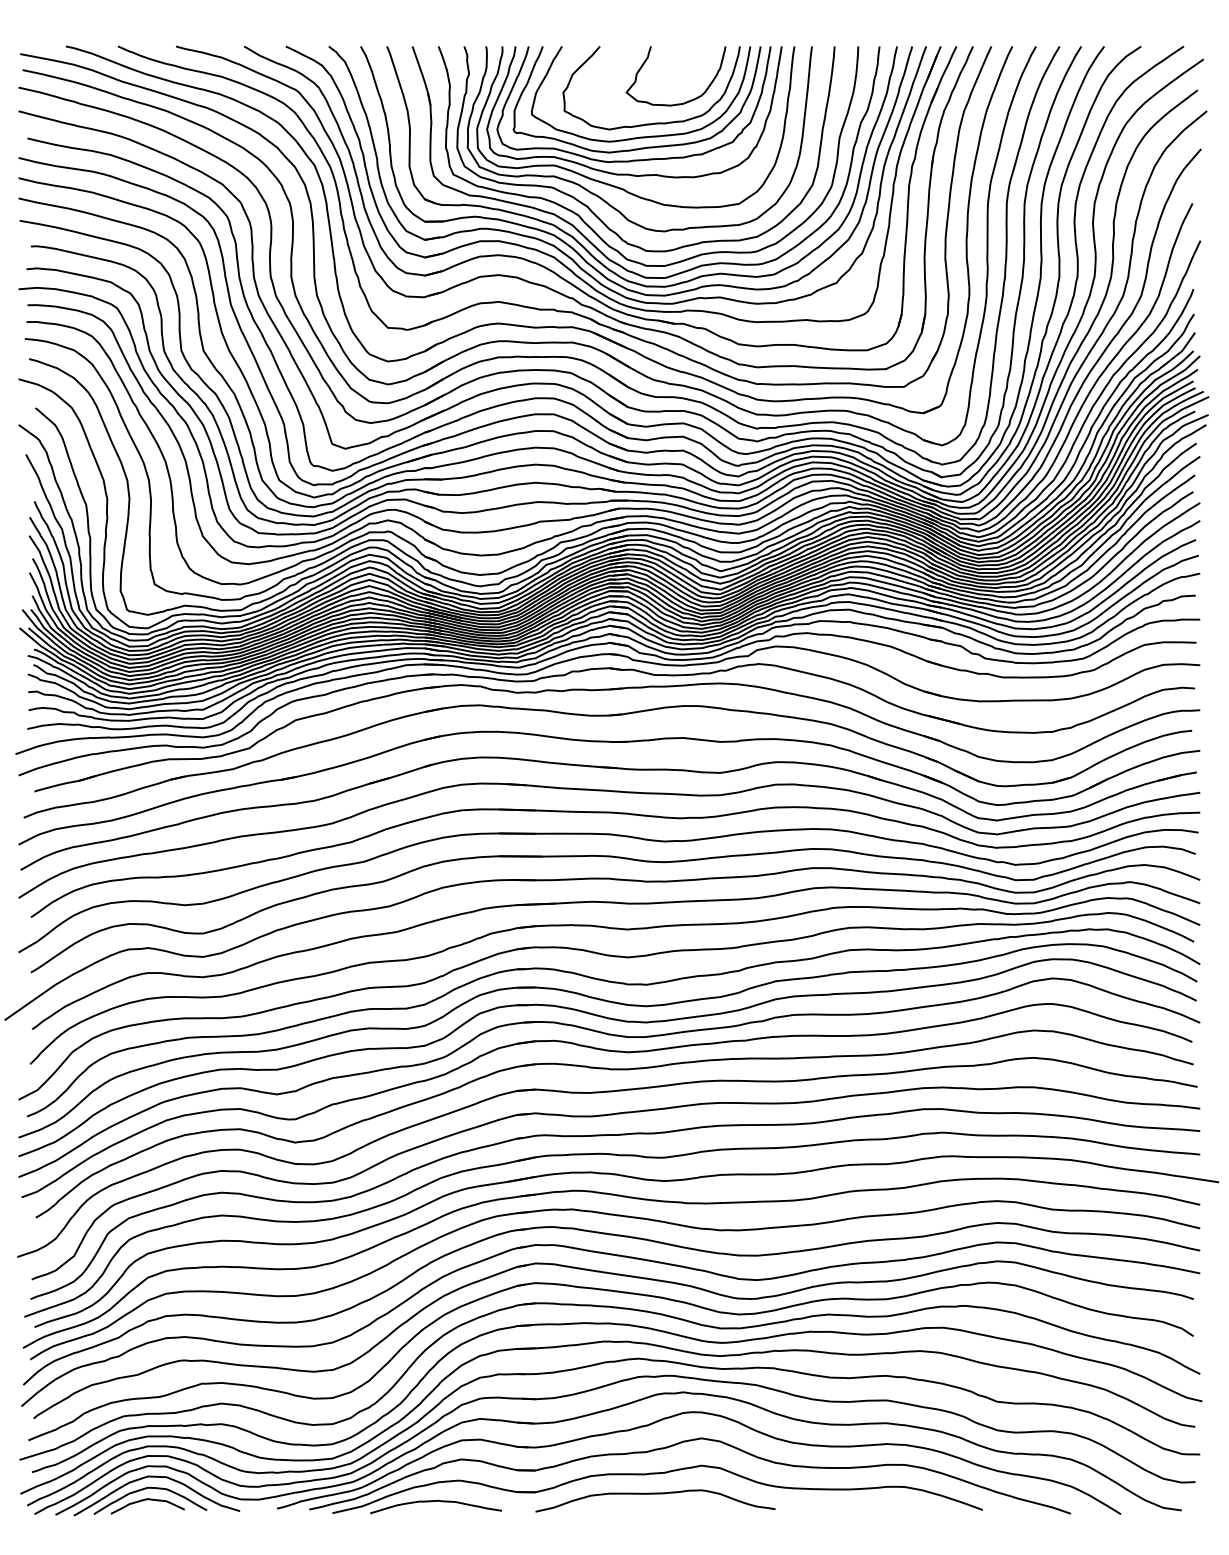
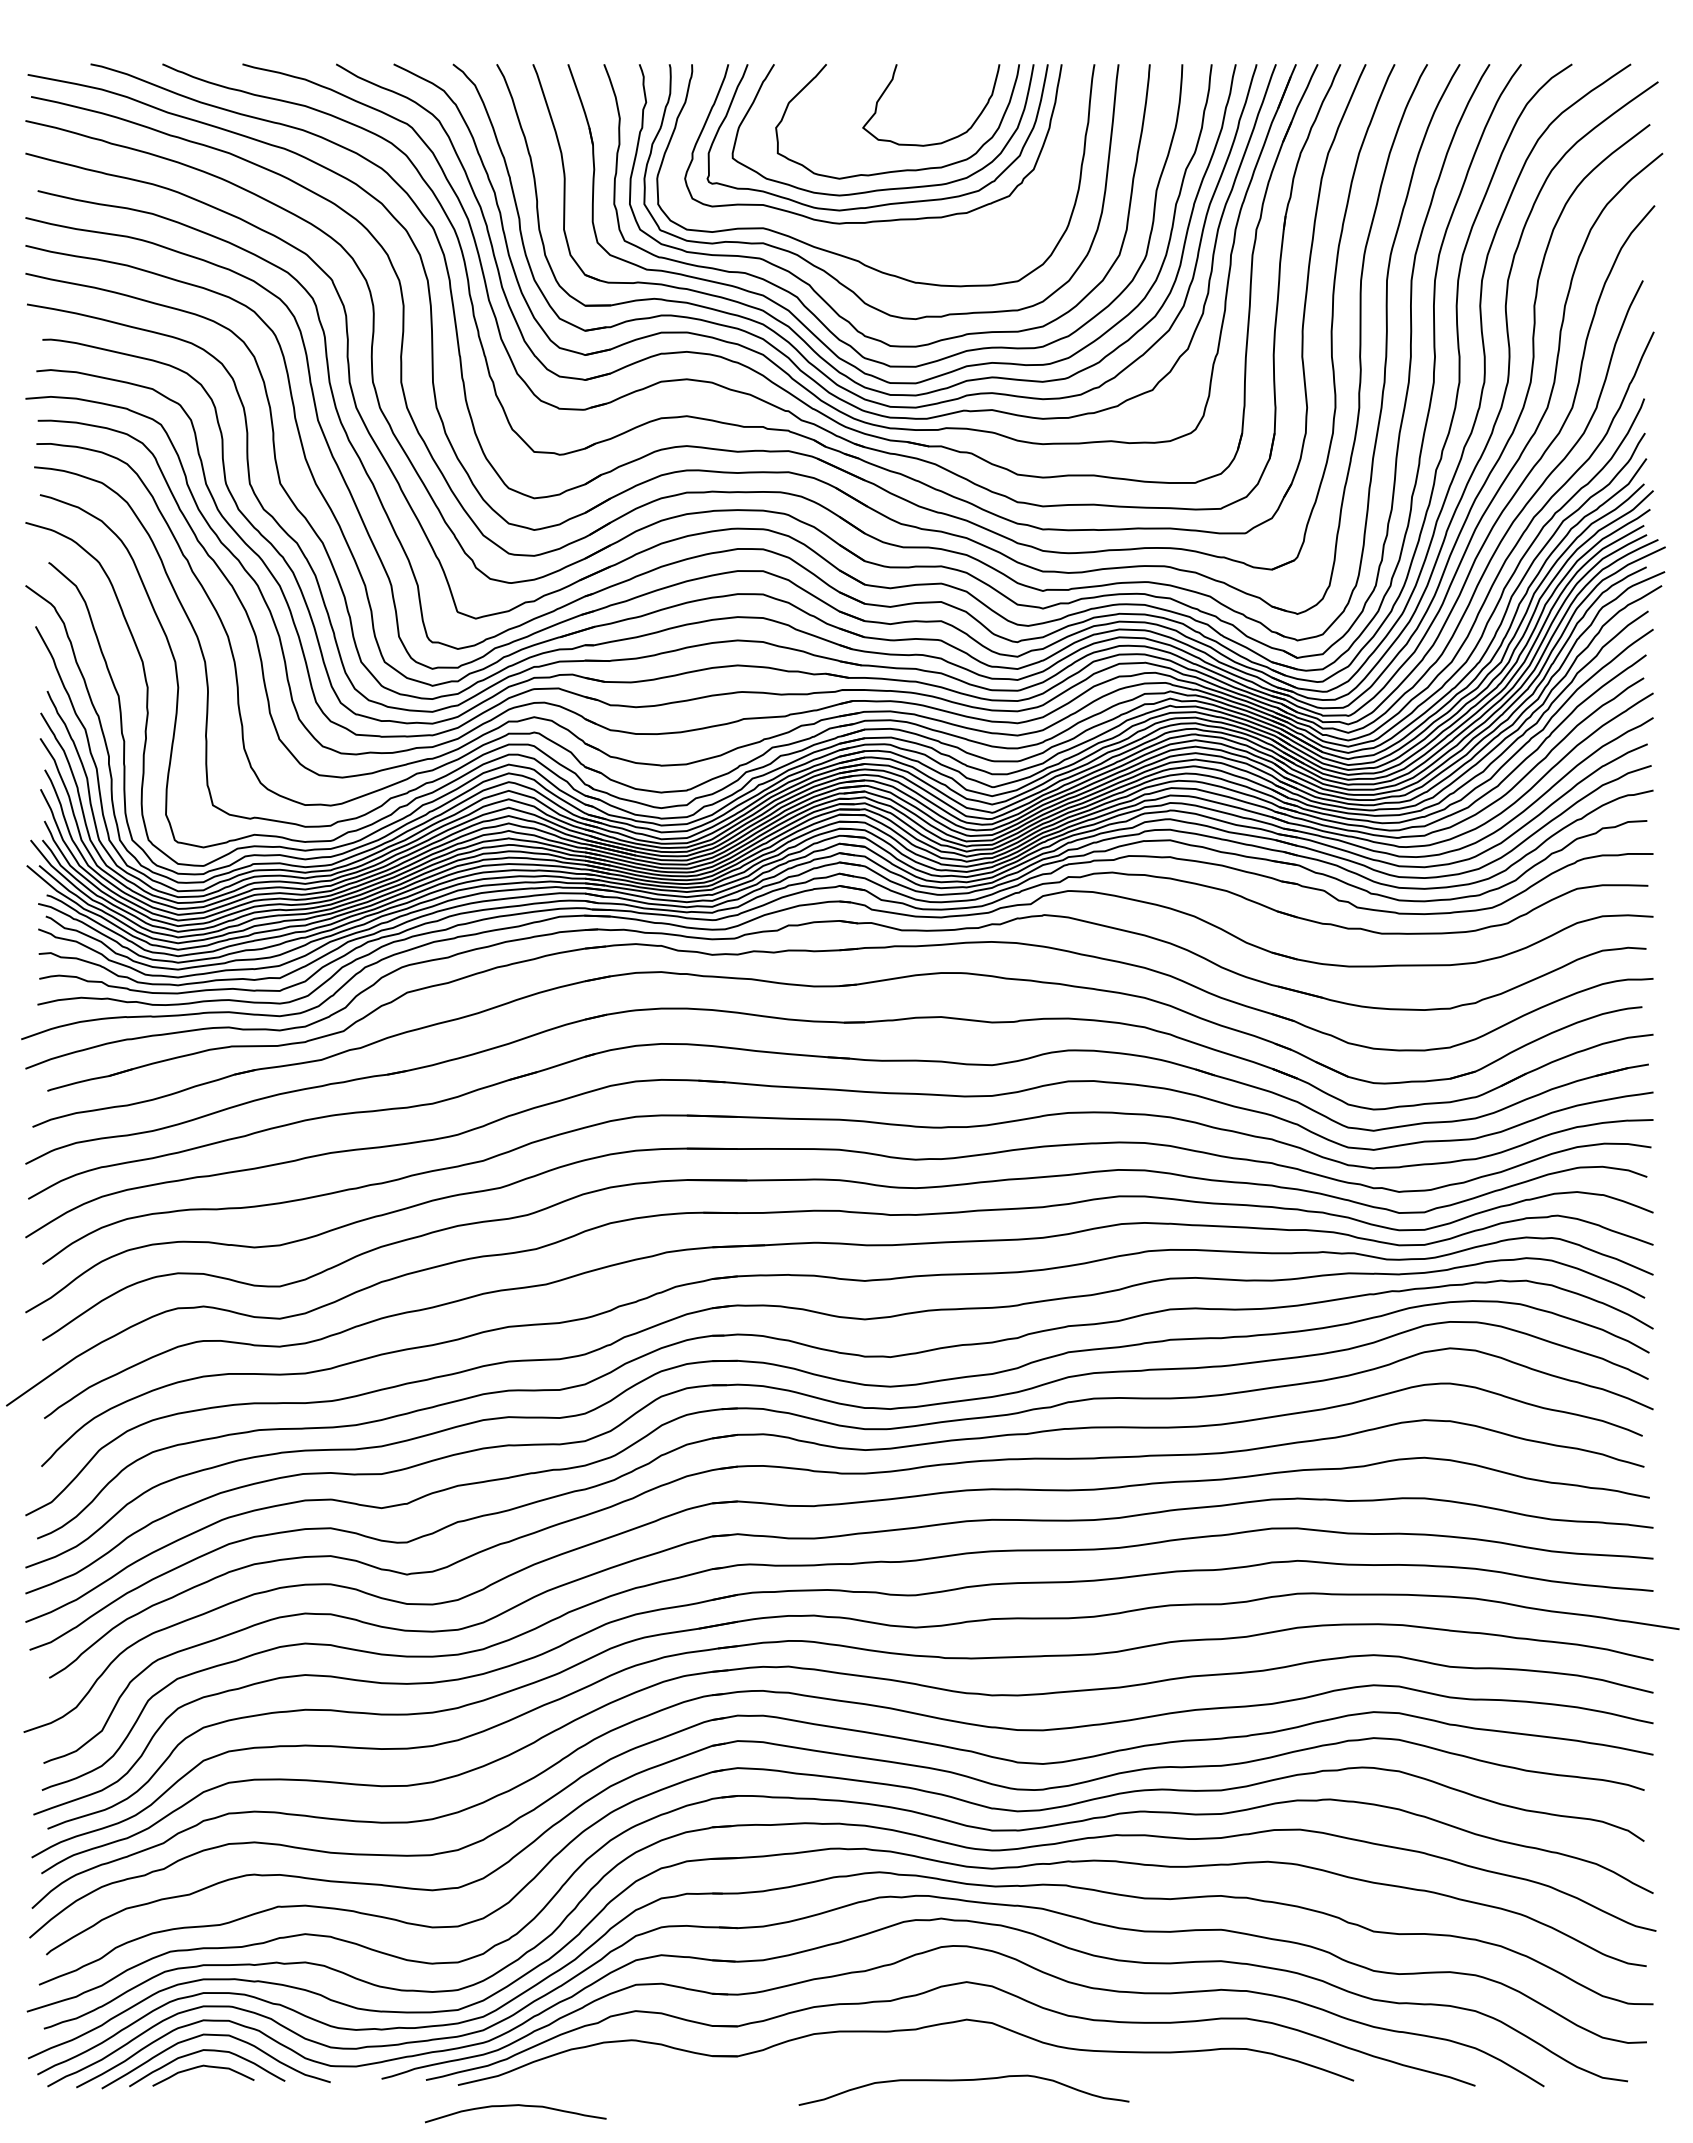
curve: (631, 174) -> (870, 240), removed
curve: (653, 1494) -> (961, 2081), moved
curve: (435, 1501) -> (515, 2106), moved

